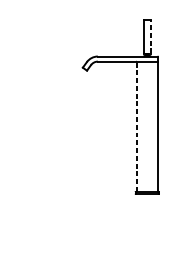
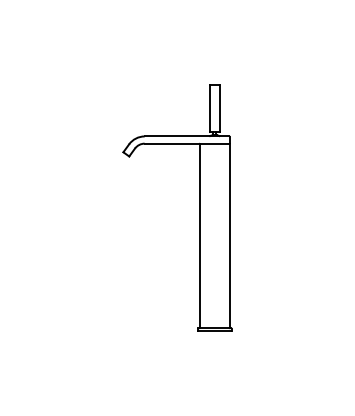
line: (150, 36) -> (219, 108), dashed -> solid
line: (137, 126) -> (200, 235), dashed -> solid

